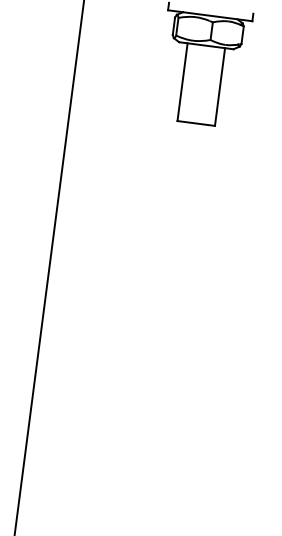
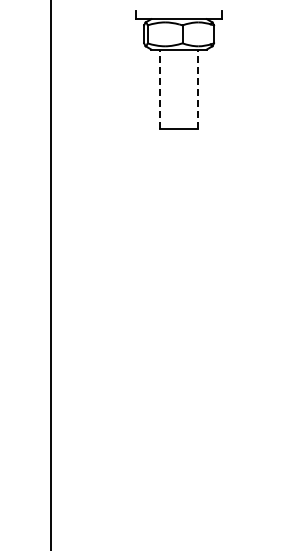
line: (182, 82) -> (160, 89), solid -> dashed
line: (220, 87) -> (198, 89), solid -> dashed

